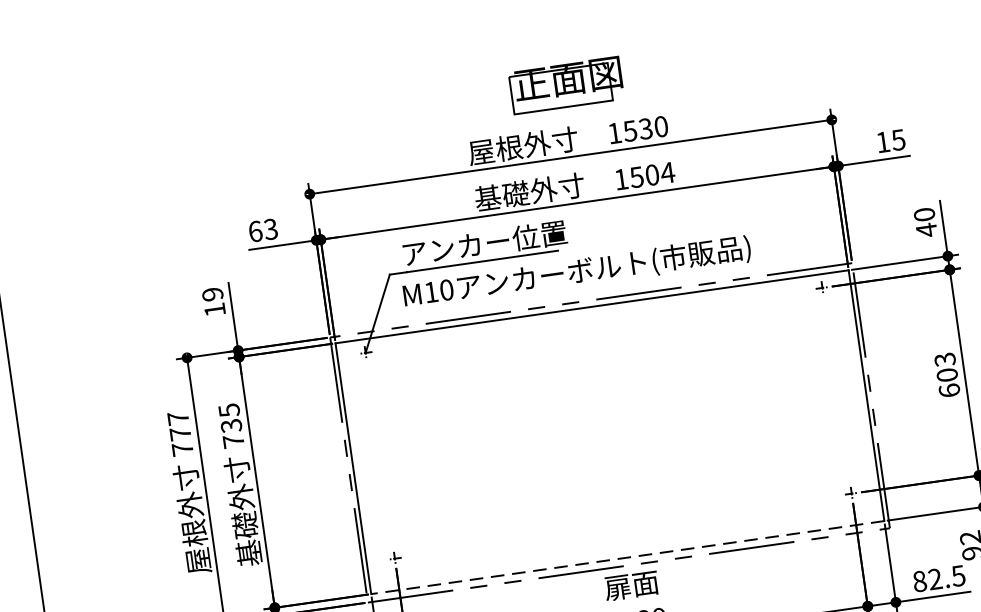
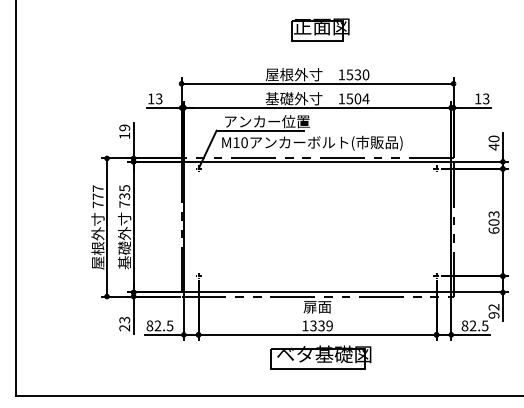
part: (566, 84) -> (320, 29), moved
text: (898, 139) -> (486, 98), 15 -> 13
text: (256, 230) -> (151, 98), 63 -> 13
line: (627, 557) -> (317, 292), dashed -> solid

